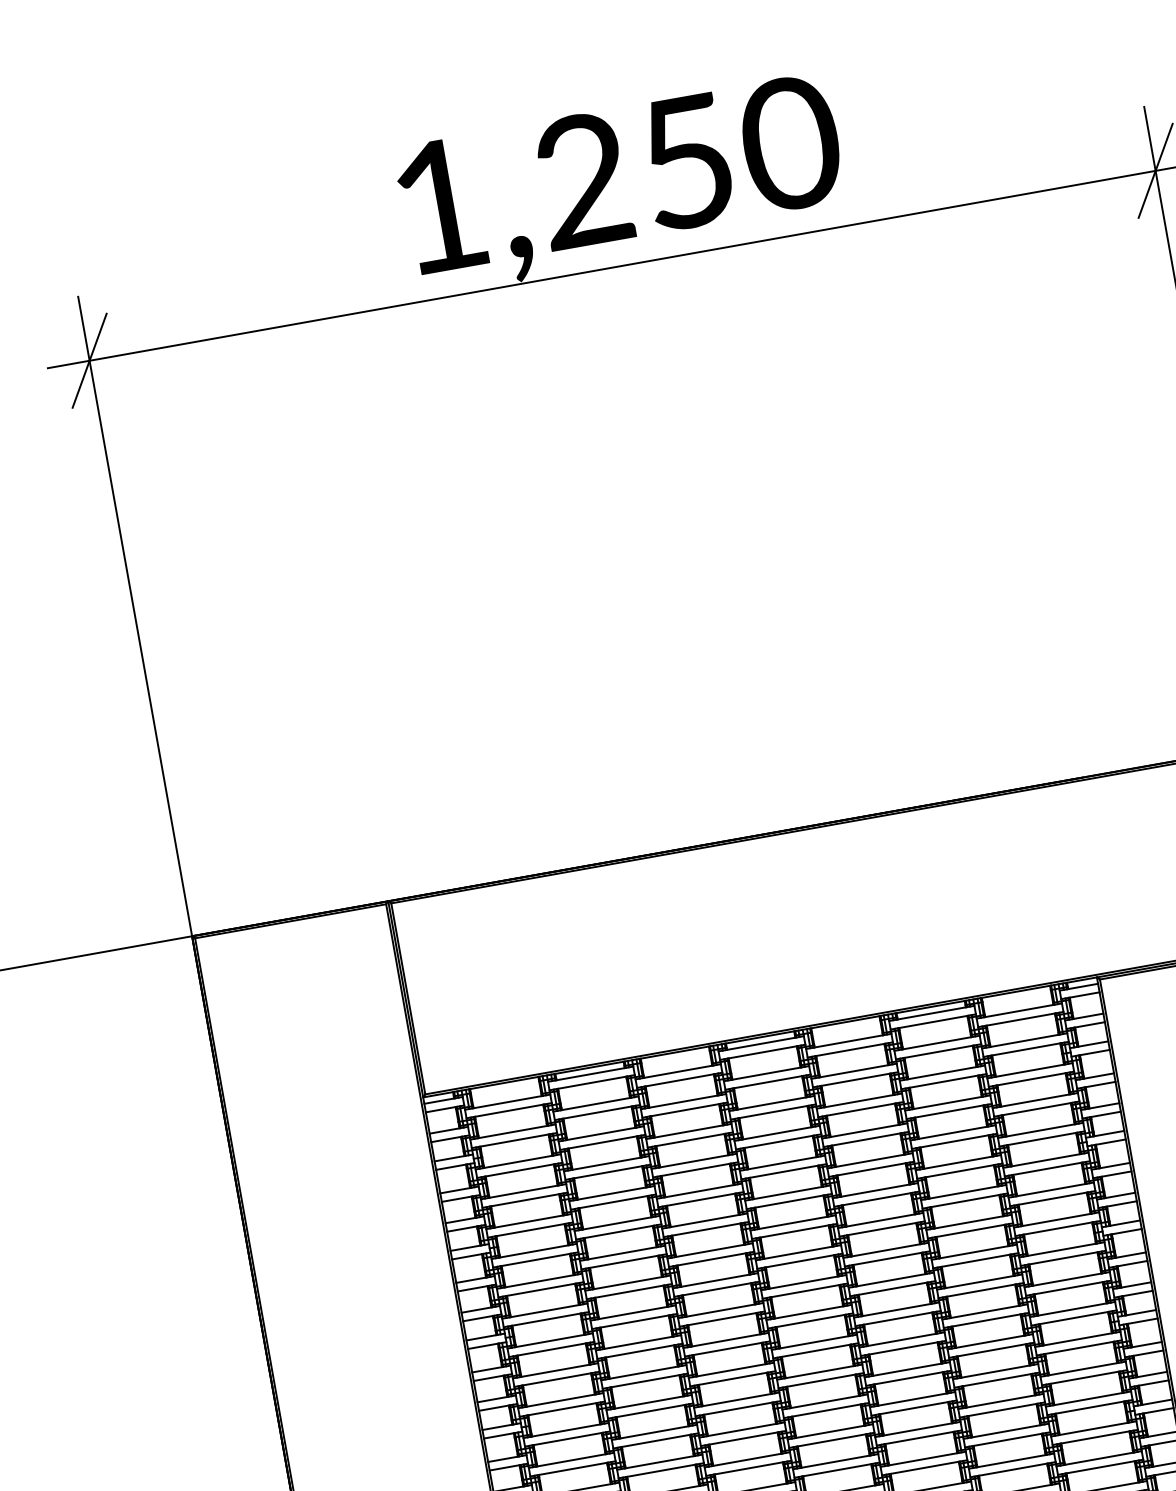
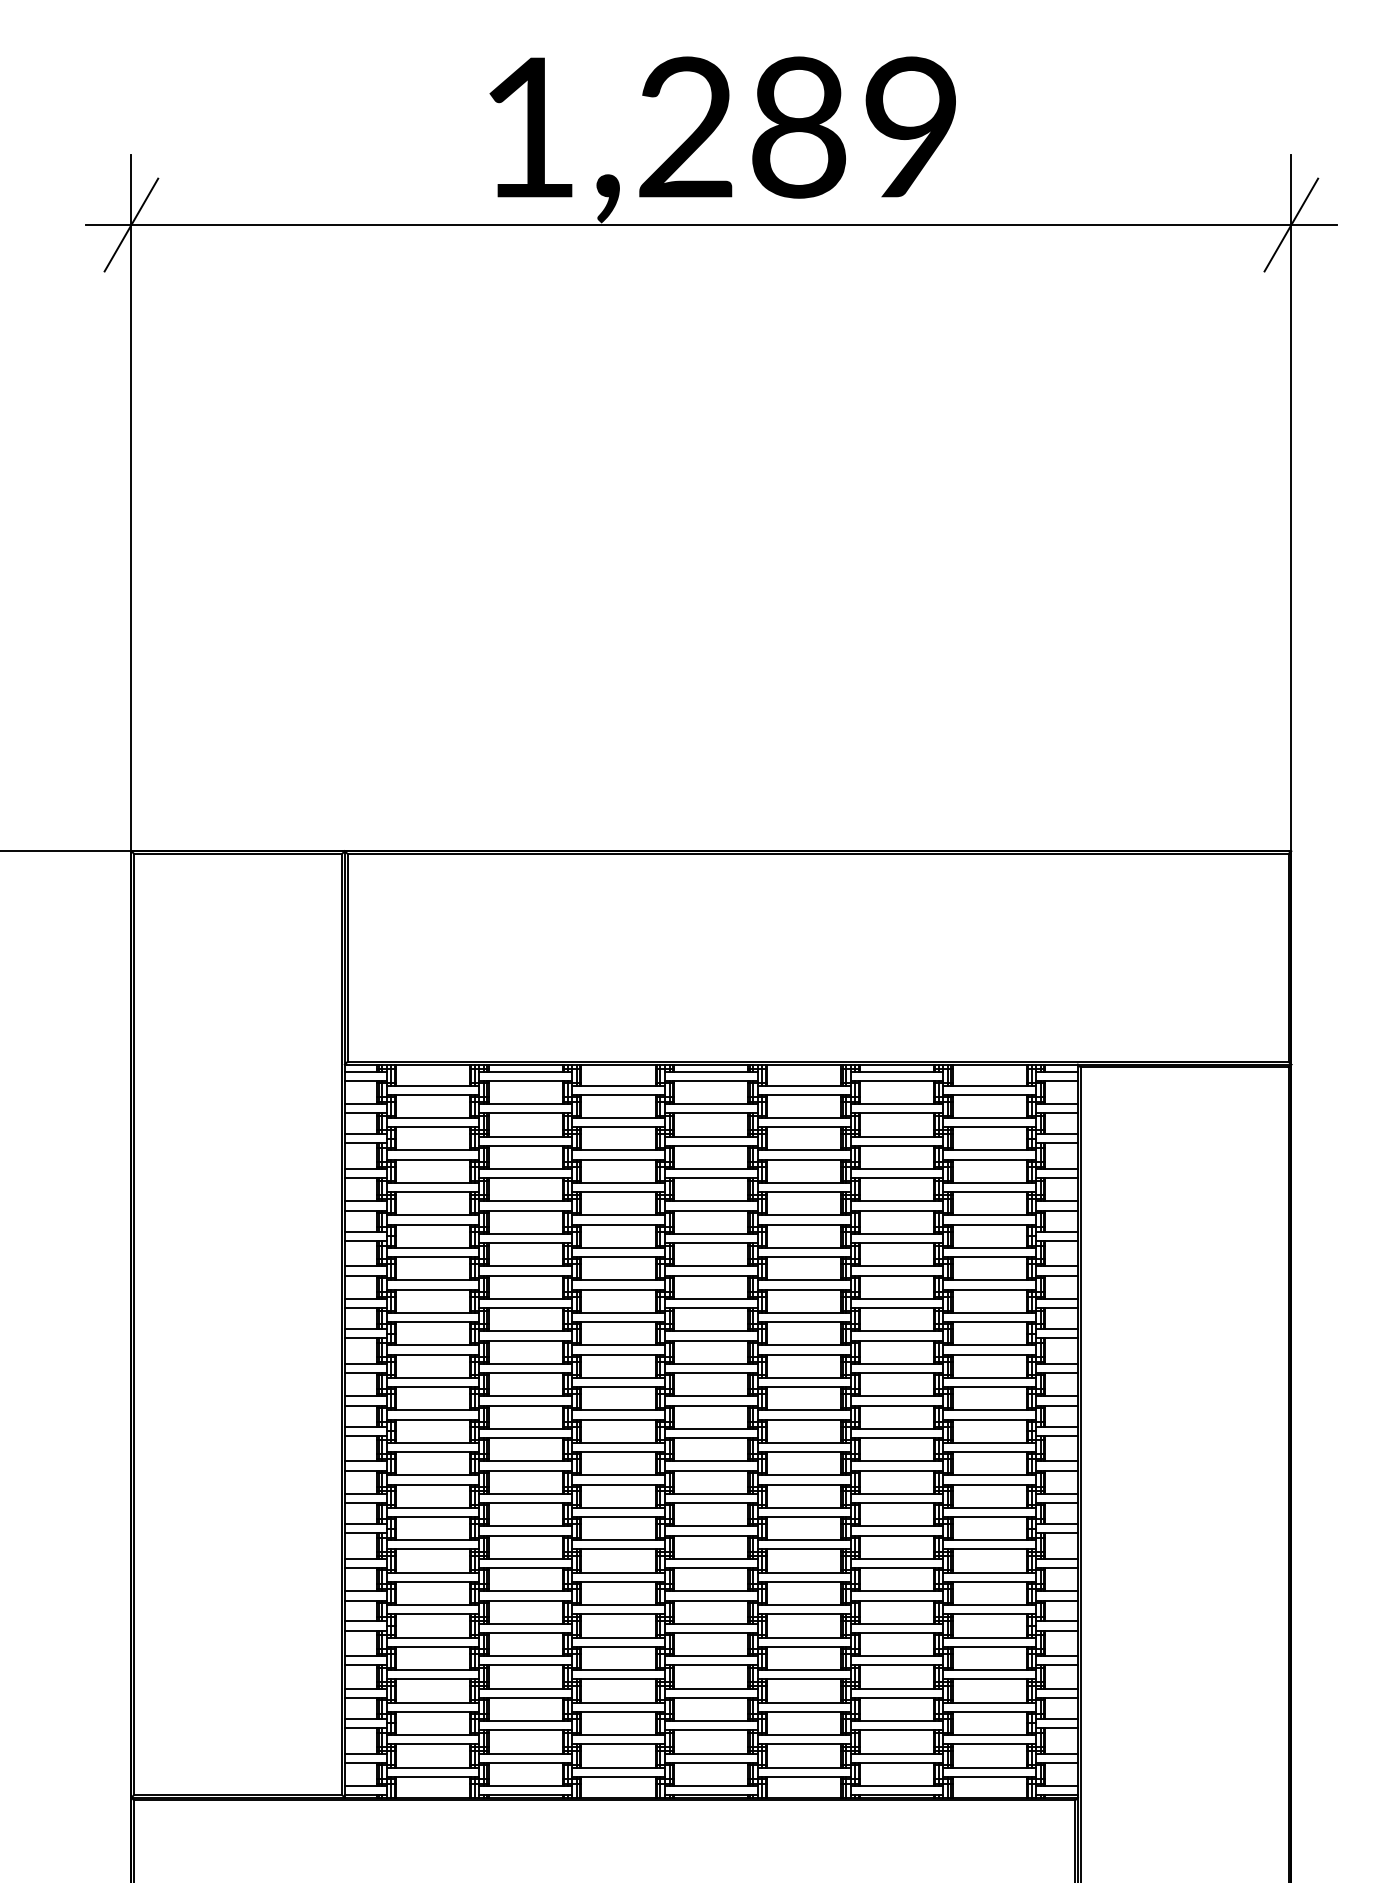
text: (740, 152) -> (857, 127), 1,250 -> 1,289

